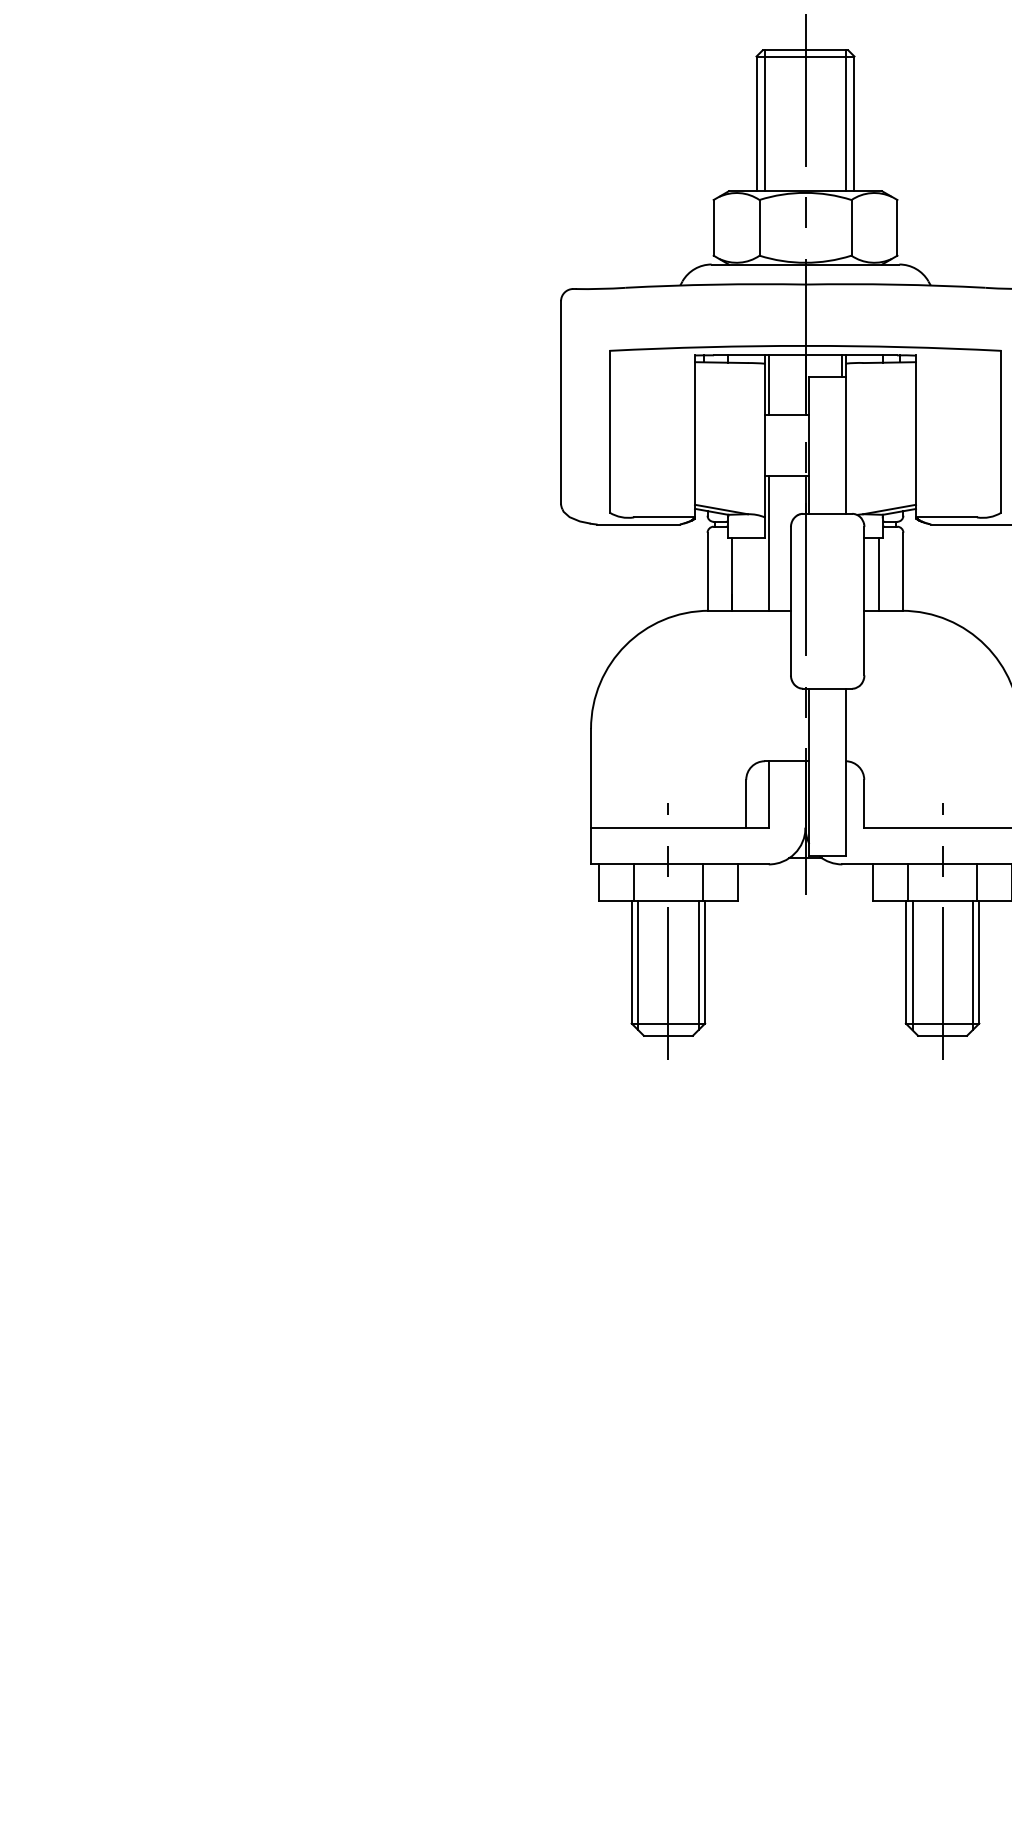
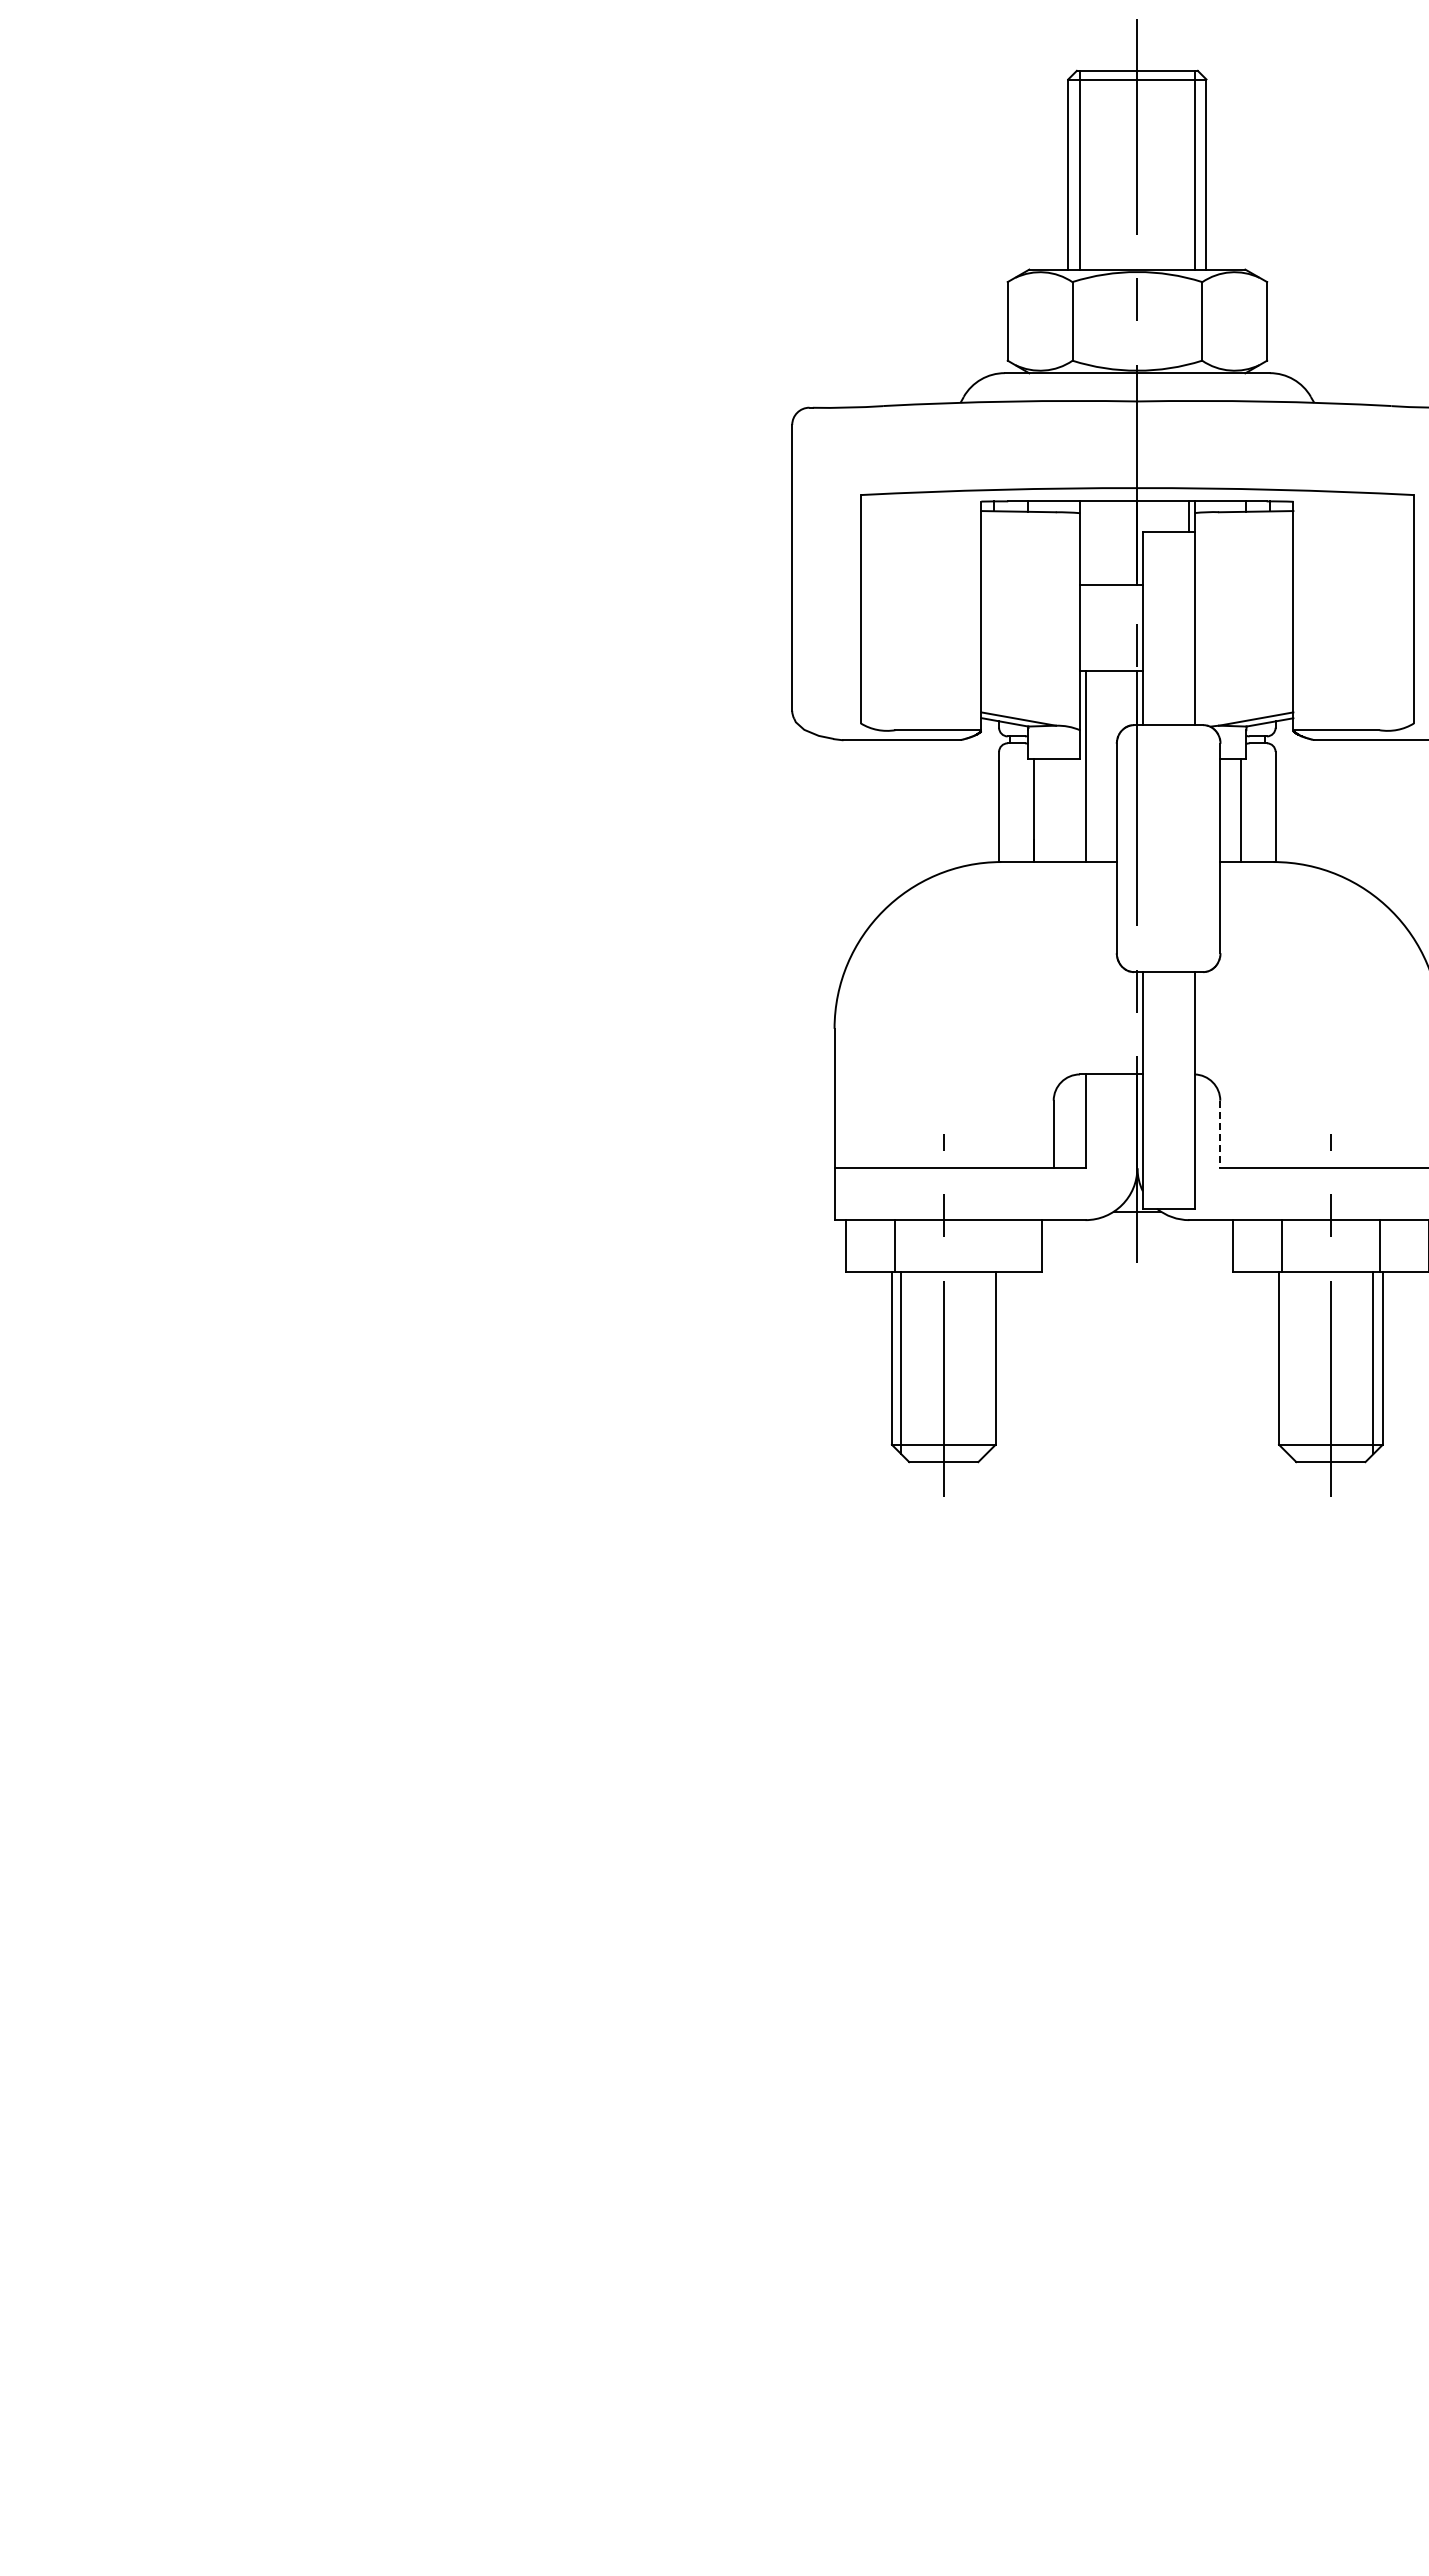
line: (768, 385) -> (1085, 543), removed
line: (864, 803) -> (1220, 1134), solid -> dashed
line: (702, 882) -> (992, 1245), removed
line: (698, 965) -> (986, 1362), removed
line: (912, 965) -> (1288, 1362), removed

